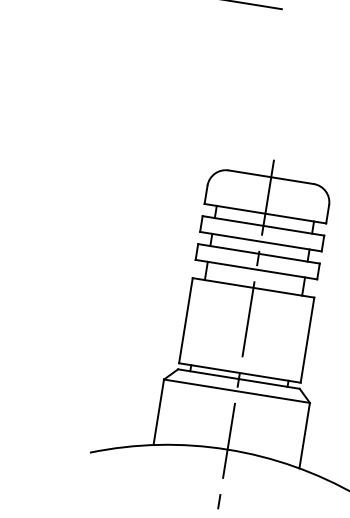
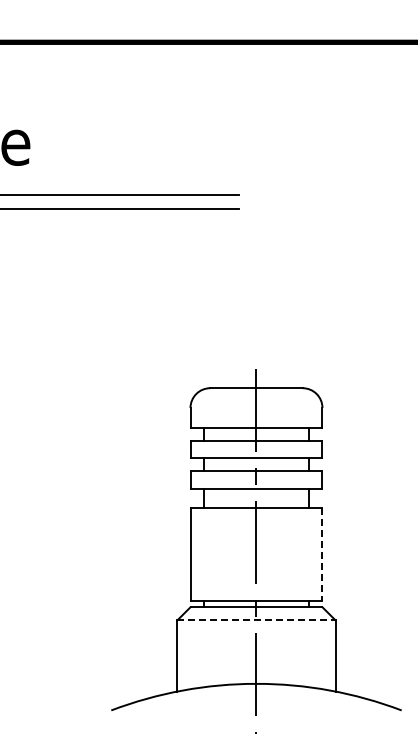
line: (307, 340) -> (322, 554), solid -> dashed
line: (236, 391) -> (256, 620), solid -> dashed

